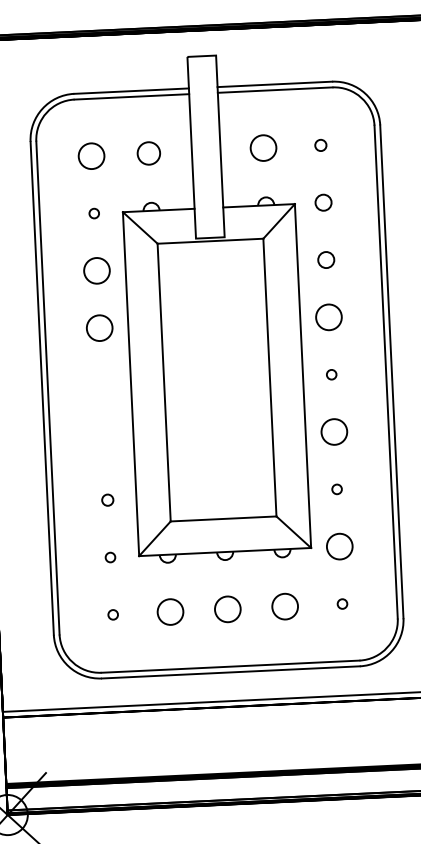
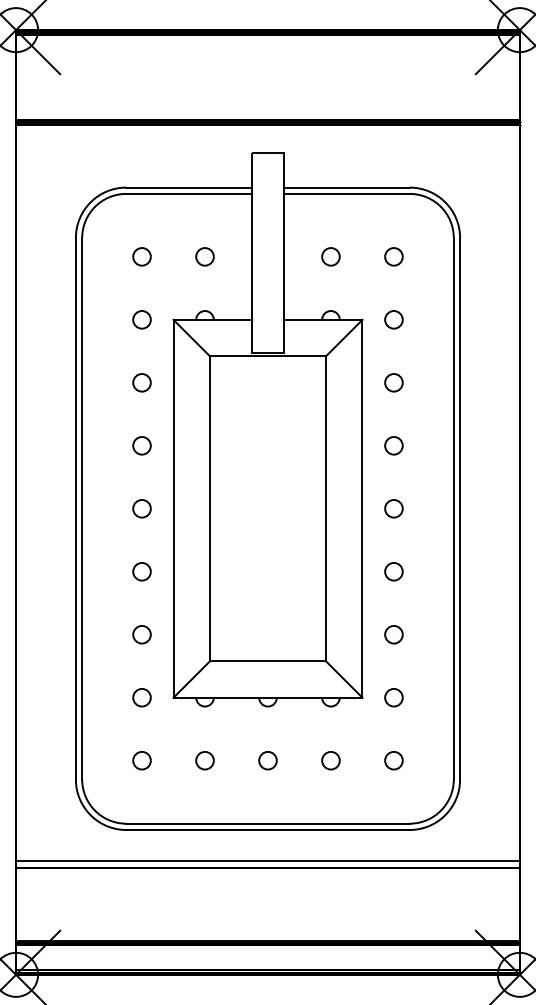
circle: (320, 145) -> (393, 256), size x1.43
circle: (263, 147) -> (330, 256), size x0.62
circle: (148, 153) -> (204, 256), size x0.71
circle: (91, 155) -> (141, 256), size x0.62
circle: (93, 213) -> (141, 319), size x1.67
circle: (96, 270) -> (141, 382), size x0.62
circle: (328, 317) -> (393, 445), size x0.62
circle: (99, 327) -> (141, 445), size x0.62
circle: (331, 374) -> (393, 508), size x1.67
circle: (101, 385) -> (141, 508), added
circle: (333, 431) -> (393, 571), size x0.62
circle: (104, 442) -> (141, 571), added
circle: (336, 489) -> (393, 634), size x1.67
circle: (107, 499) -> (141, 634), size x1.43
circle: (339, 546) -> (393, 697), size x0.62
circle: (110, 557) -> (141, 697), size x1.67
circle: (342, 603) -> (393, 760), size x1.67
circle: (284, 606) -> (330, 760), size x0.62
circle: (227, 609) -> (267, 760), size x0.62
circle: (170, 611) -> (204, 760), size x0.62
circle: (112, 614) -> (141, 760), size x1.67

